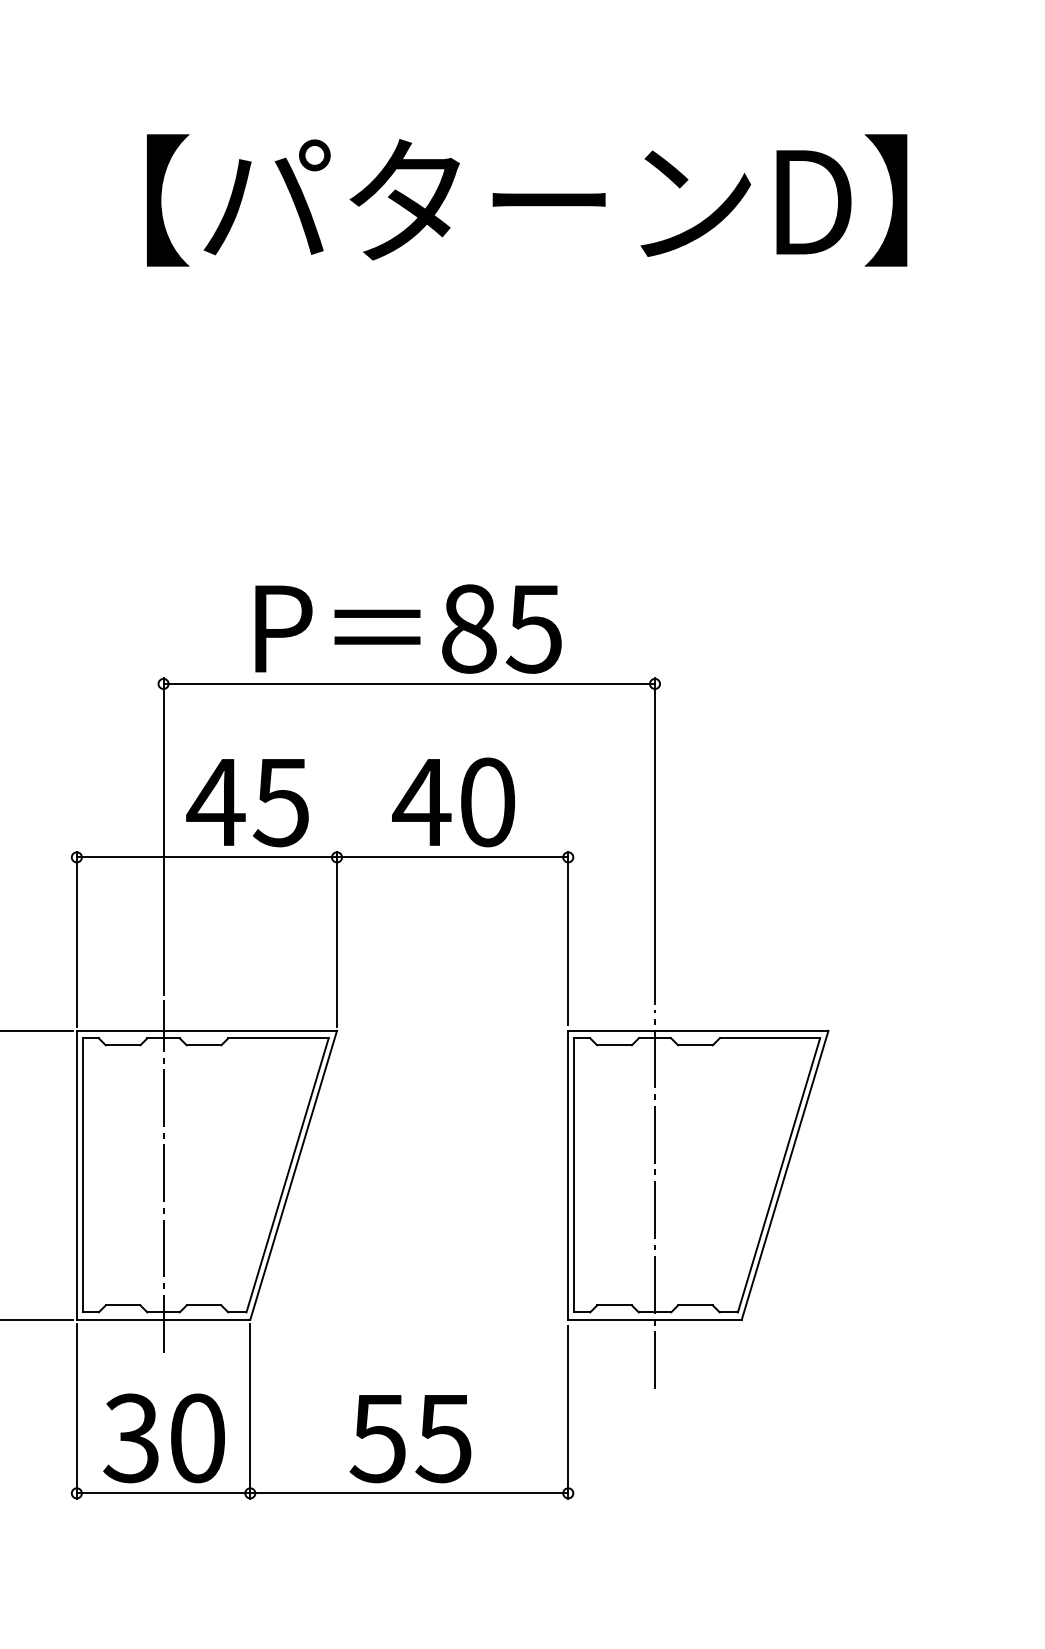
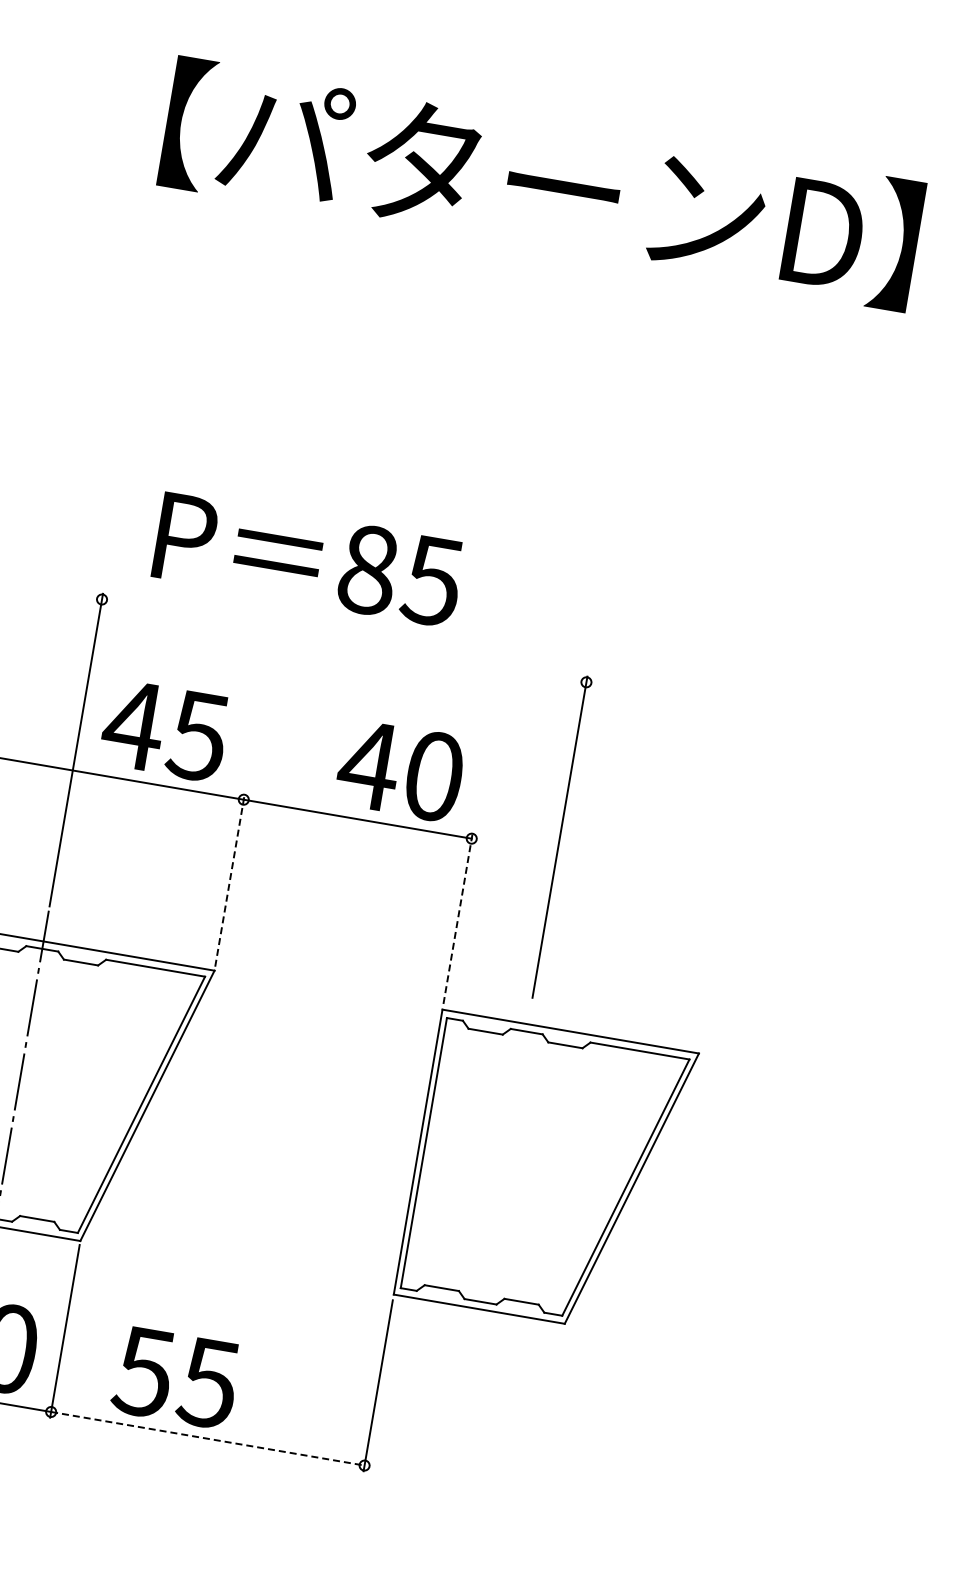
text: (408, 628) -> (308, 559), moved
line: (409, 683) -> (344, 640), removed
text: (453, 802) -> (400, 770), moved
line: (568, 938) -> (458, 918), solid -> dashed
line: (337, 939) -> (230, 880), solid -> dashed
line: (655, 1199) -> (500, 1190), removed
text: (410, 1439) -> (175, 1378), moved
line: (409, 1493) -> (208, 1438), solid -> dashed

